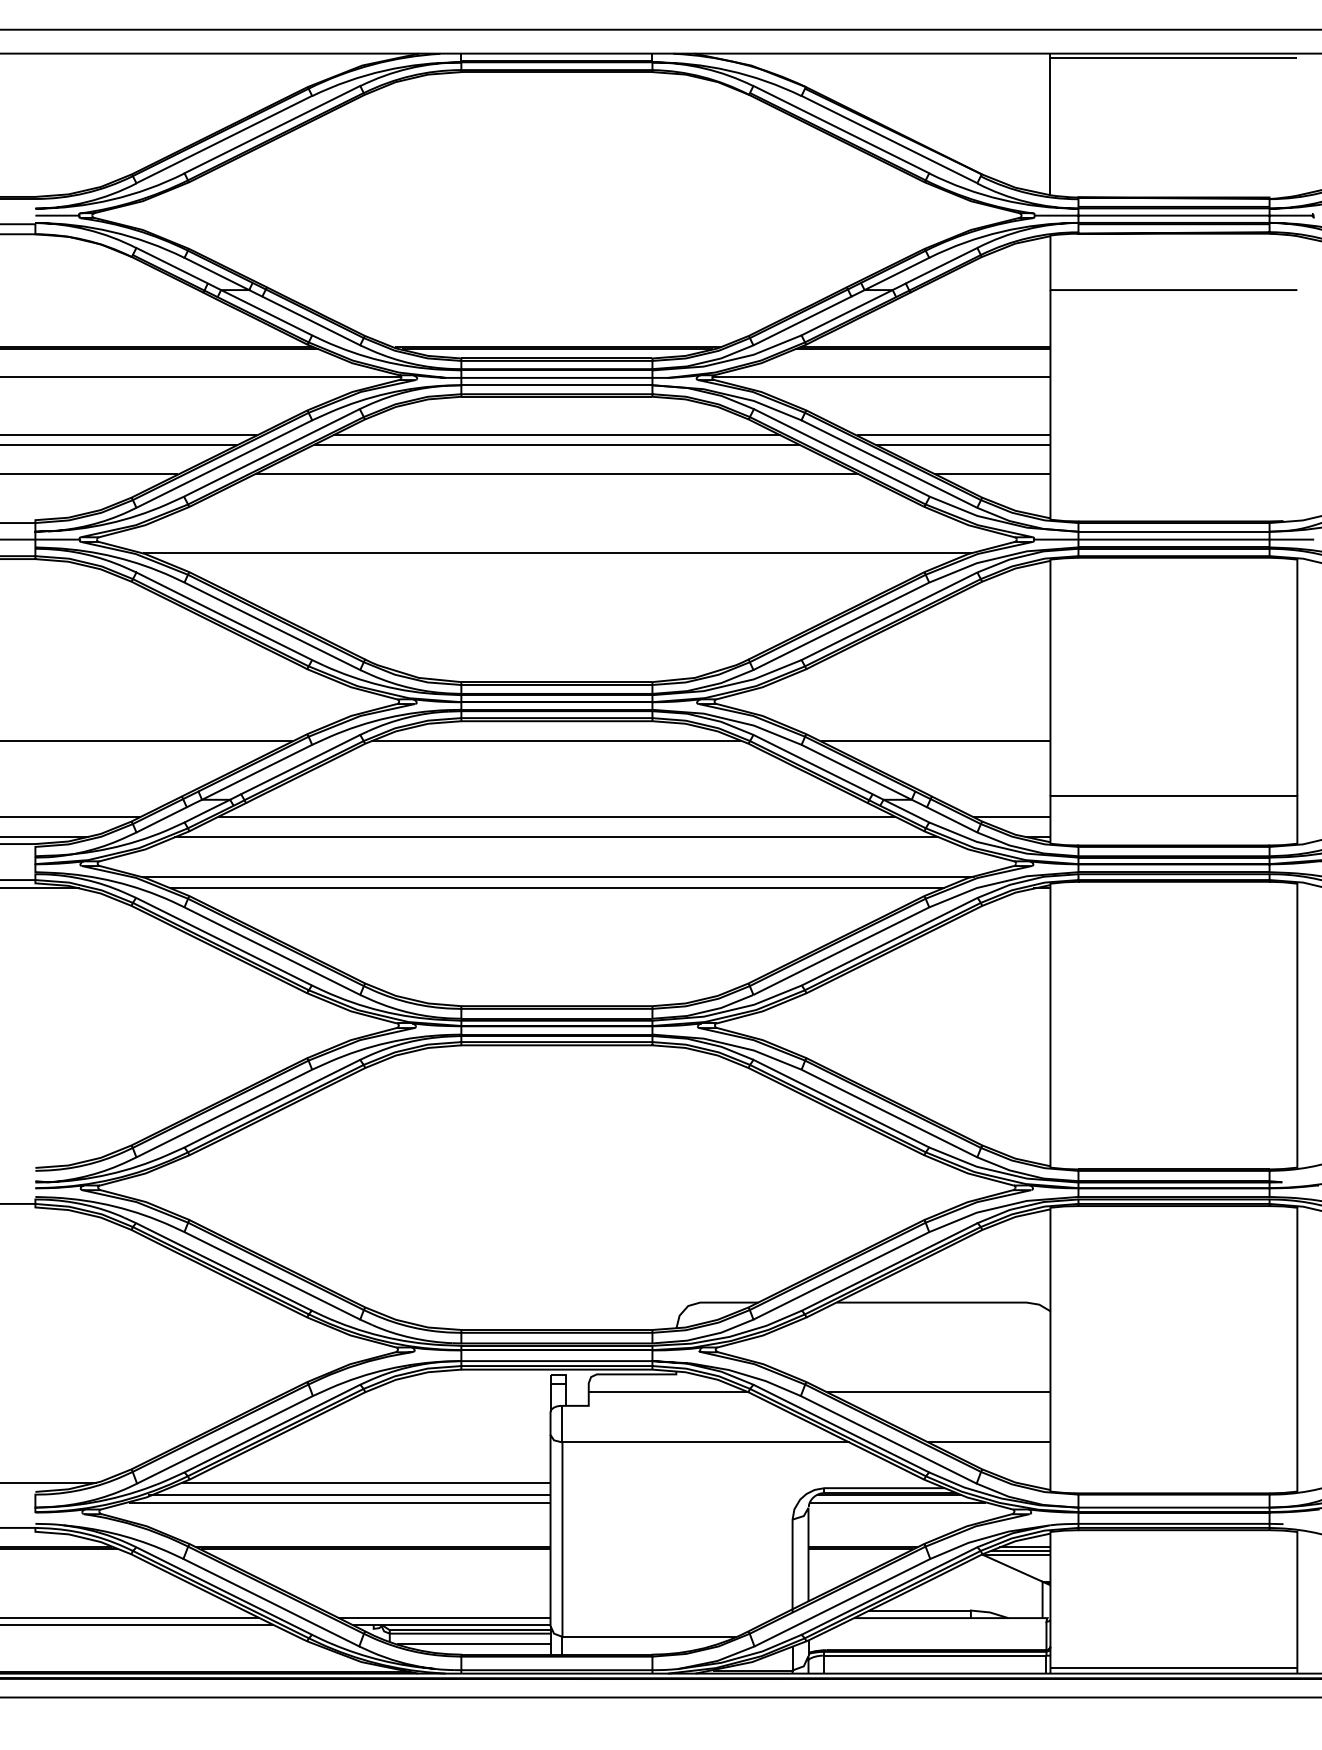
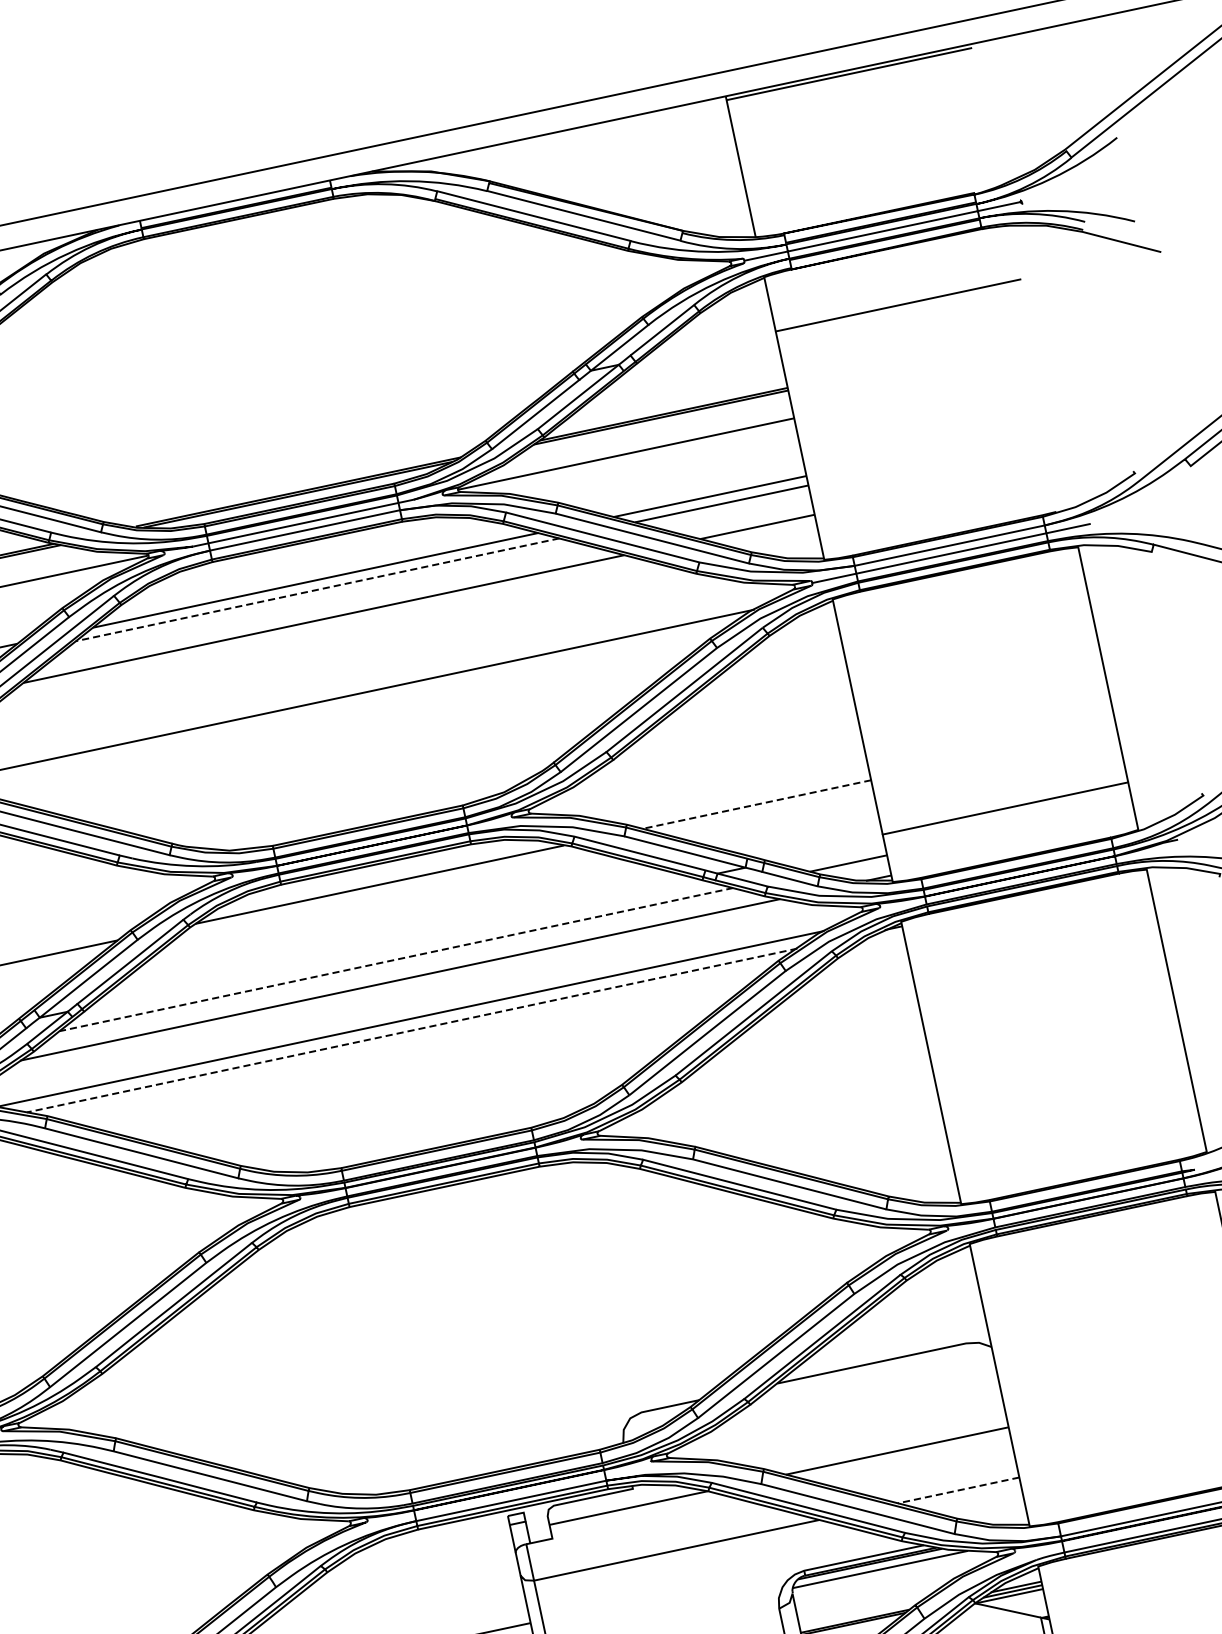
line: (556, 444) -> (317, 589), solid -> dashed
line: (935, 741) -> (756, 804), solid -> dashed
line: (557, 816) -> (396, 959), solid -> dashed
line: (557, 888) -> (412, 1030), solid -> dashed
line: (988, 1442) -> (957, 1490), solid -> dashed

